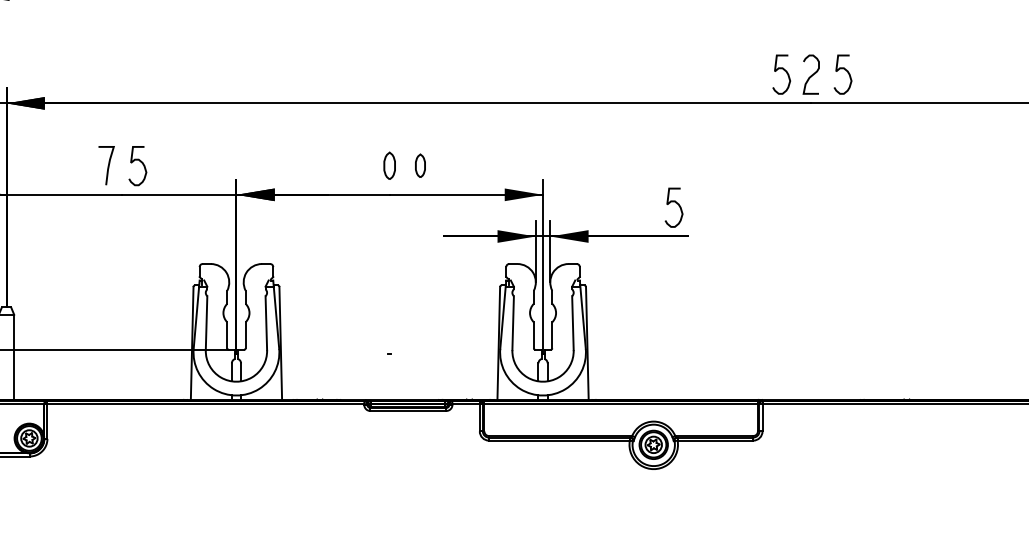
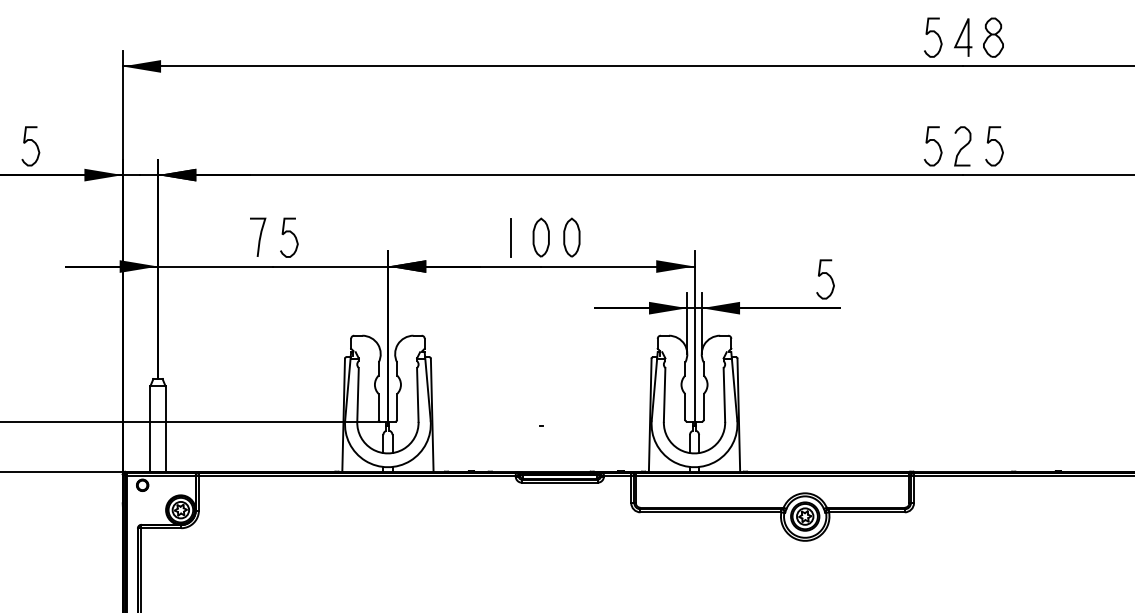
line: (359, 165) -> (510, 237), added
part: (389, 165) -> (540, 237), size x1.43
part: (420, 165) -> (571, 237), size x1.67

